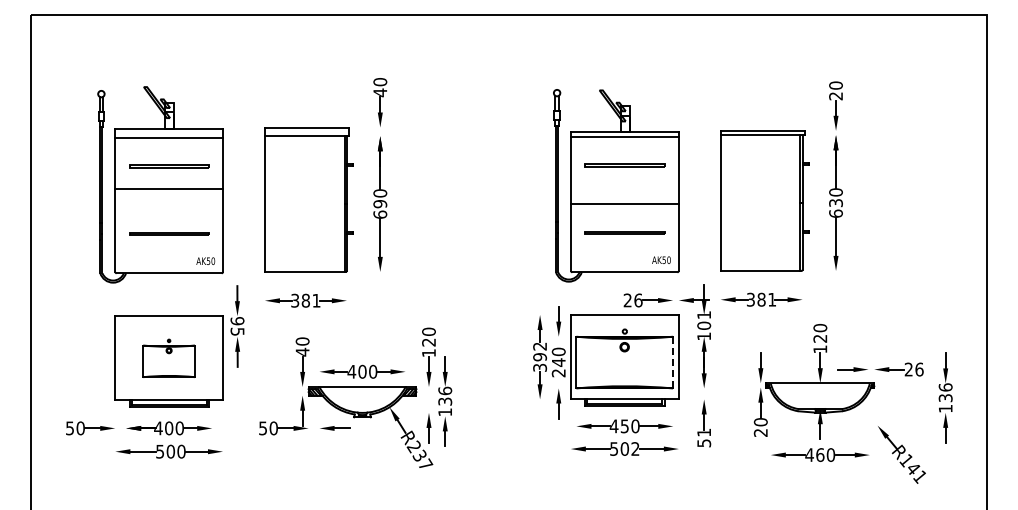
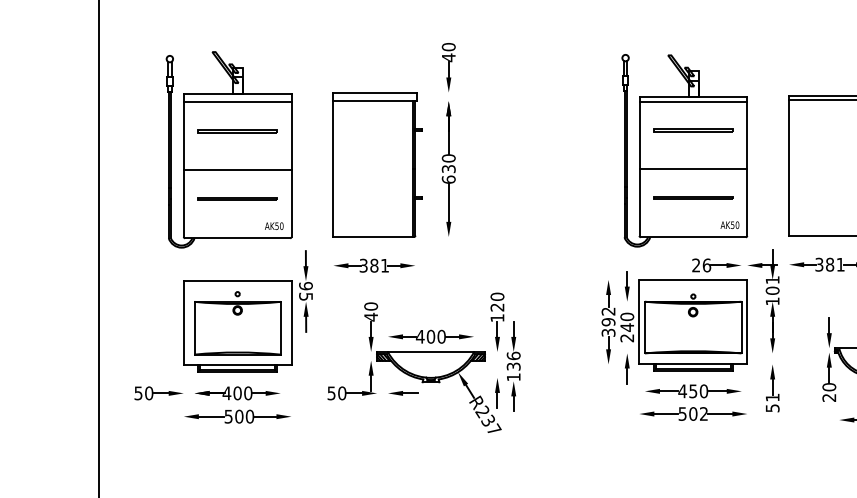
line: (169, 189) -> (237, 170), moved
text: (380, 204) -> (448, 169), 690 -> 630
part: (168, 358) -> (236, 323), size x1.67
line: (673, 362) -> (741, 327), dashed -> solid

